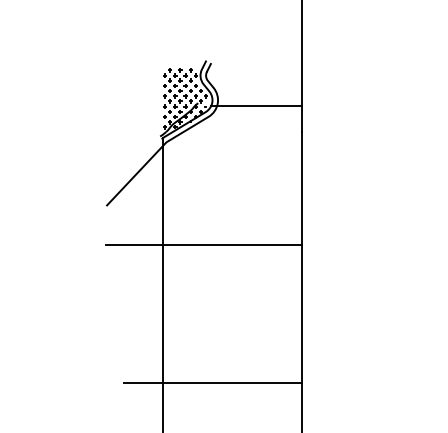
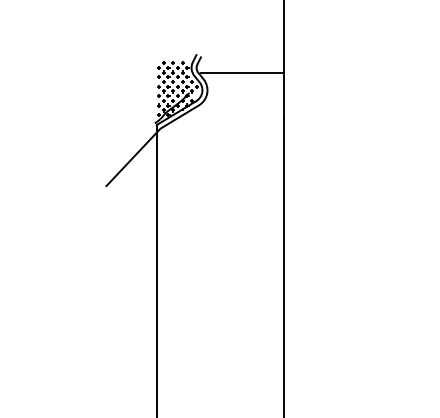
line: (256, 105) -> (242, 72), moved
line: (203, 244) -> (194, 221), removed
line: (212, 383) -> (202, 348), removed

